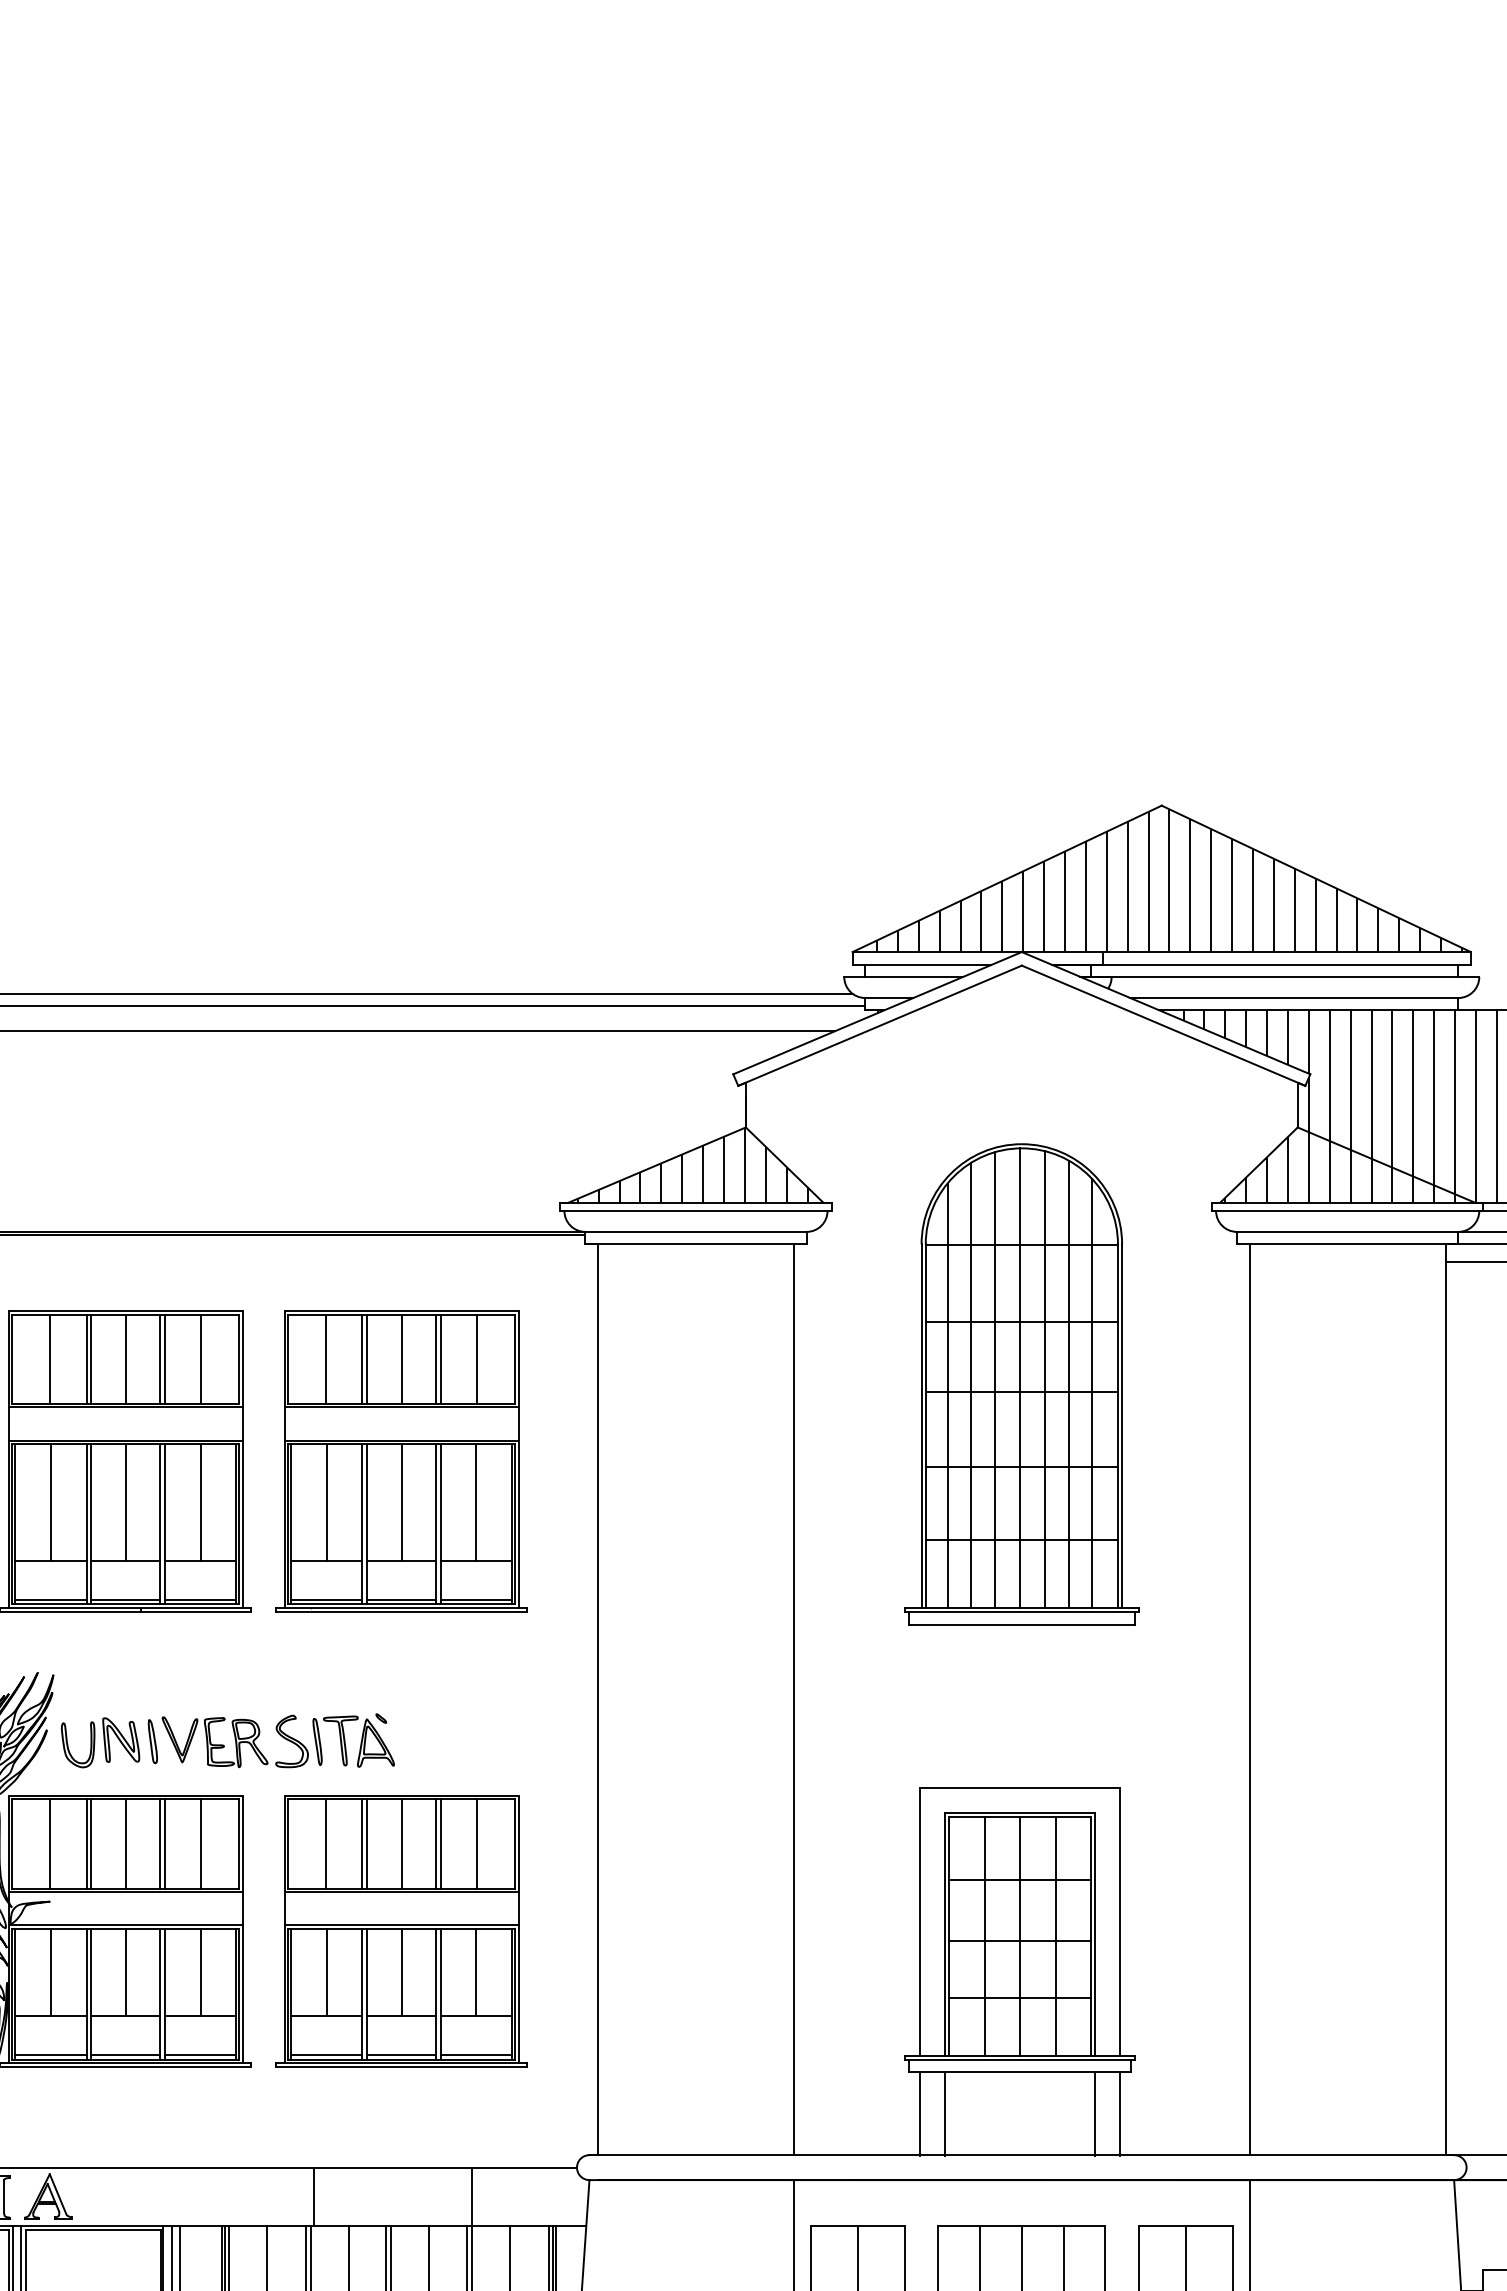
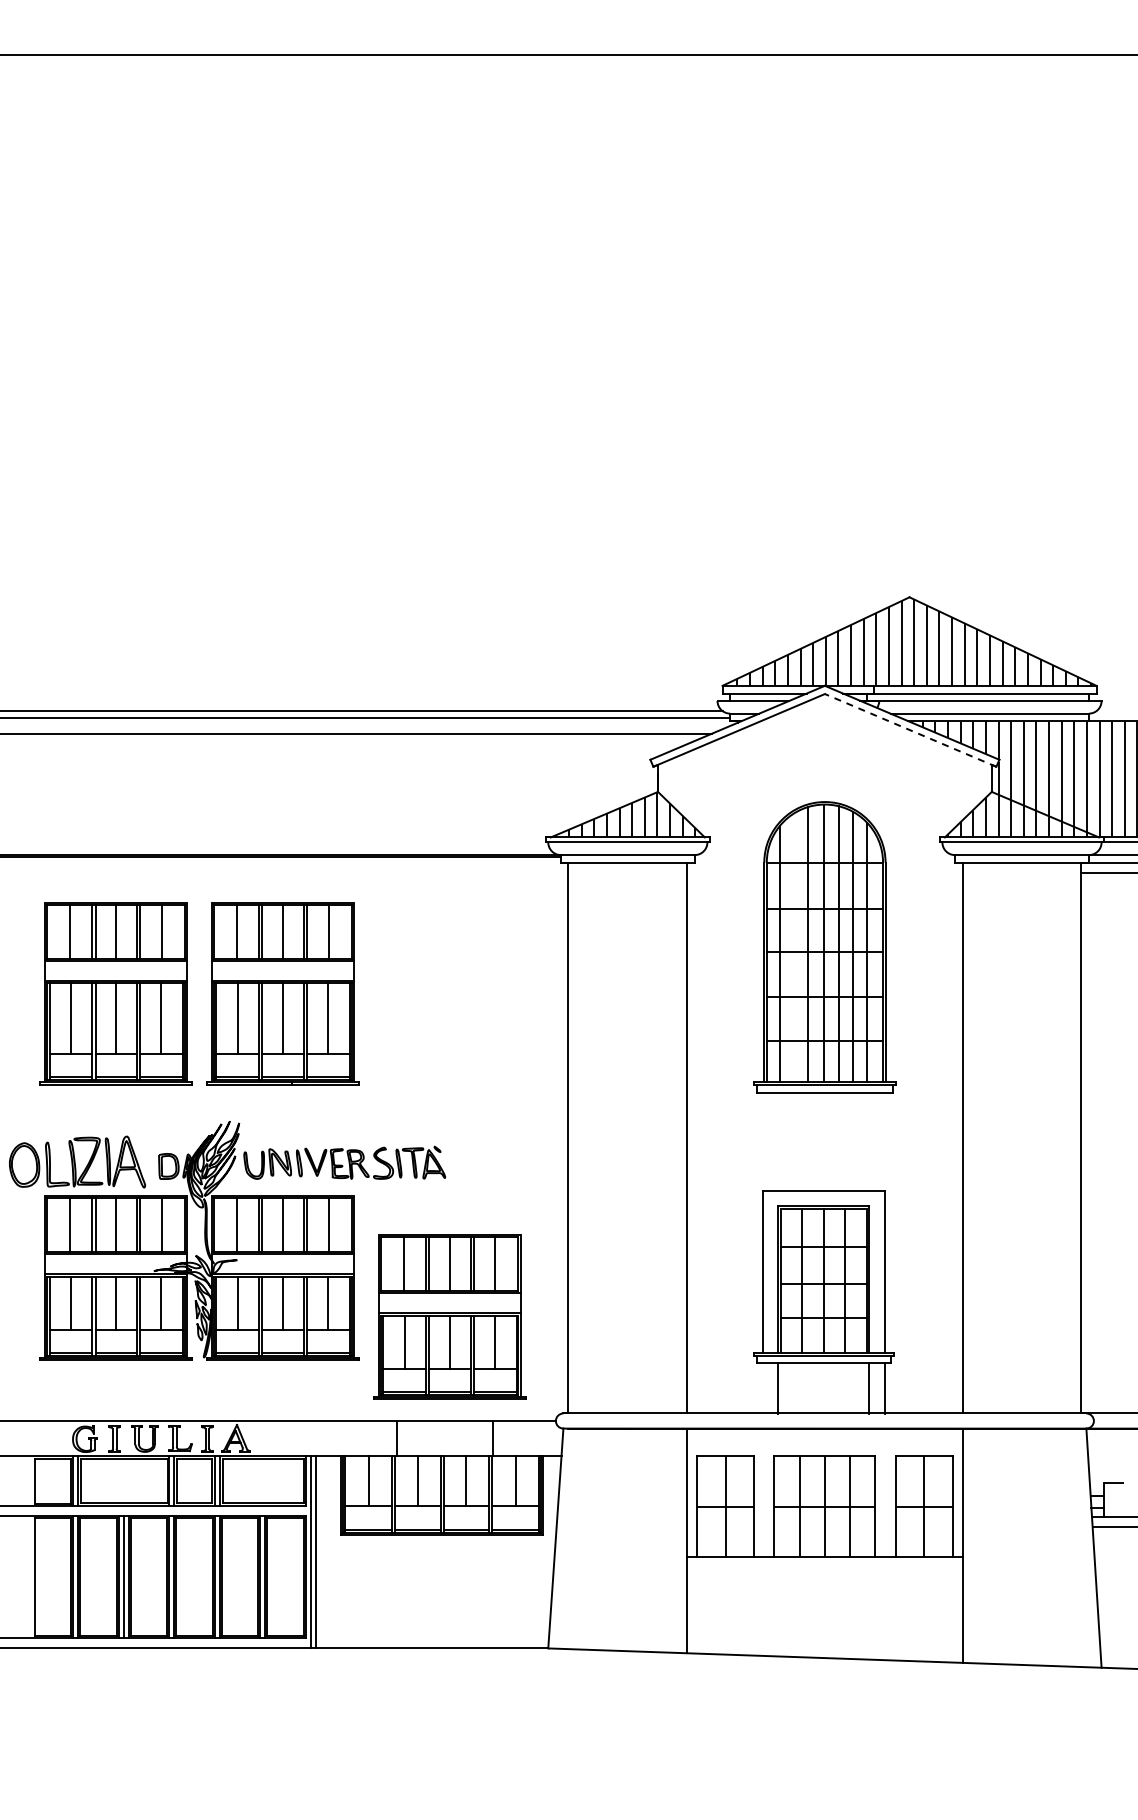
line: (1163, 1025) -> (910, 730), solid -> dashed
line: (971, 1384) -> (794, 947), removed
part: (401, 1460) -> (449, 993), removed
part: (401, 1930) -> (449, 1316), moved
line: (920, 2113) -> (763, 1388), removed

